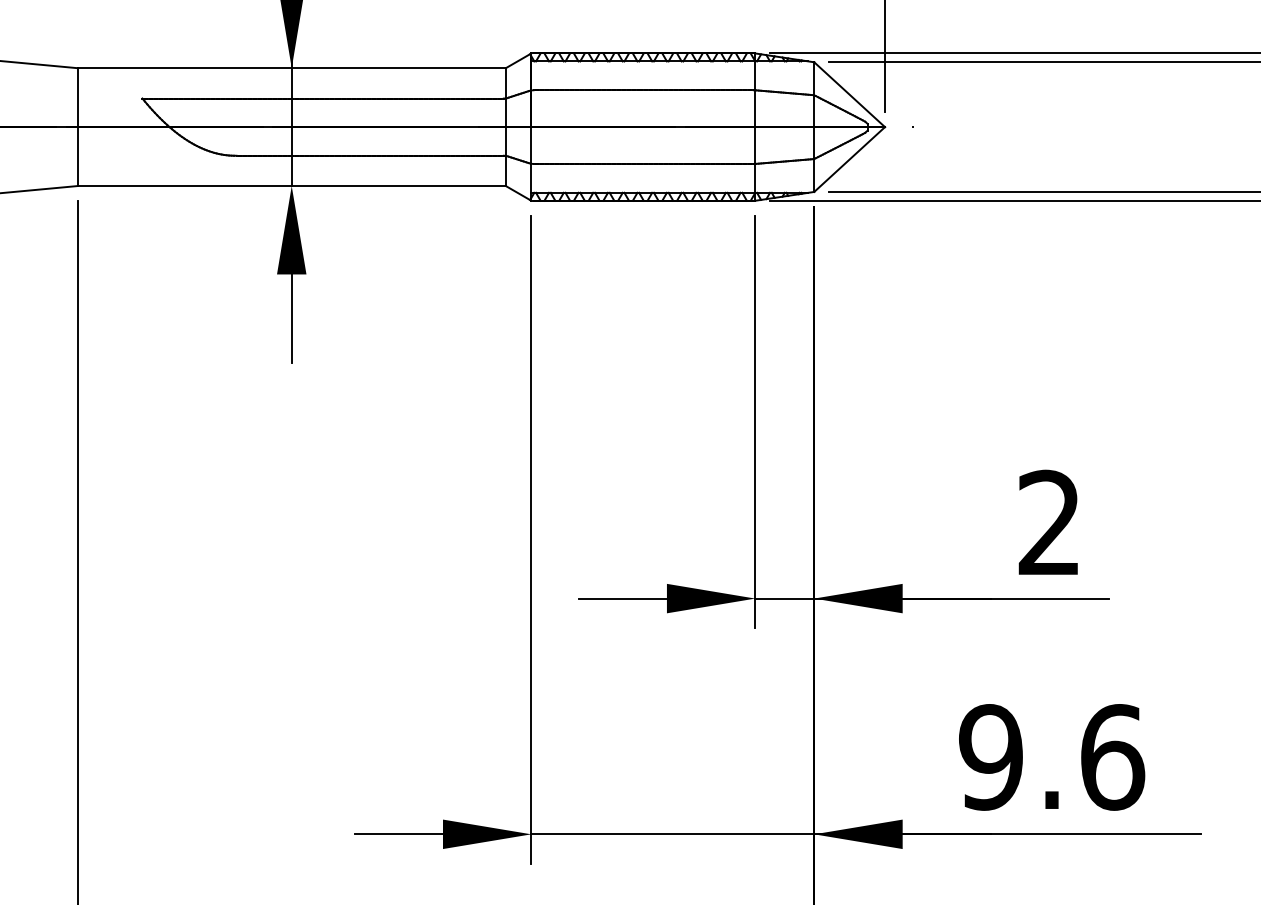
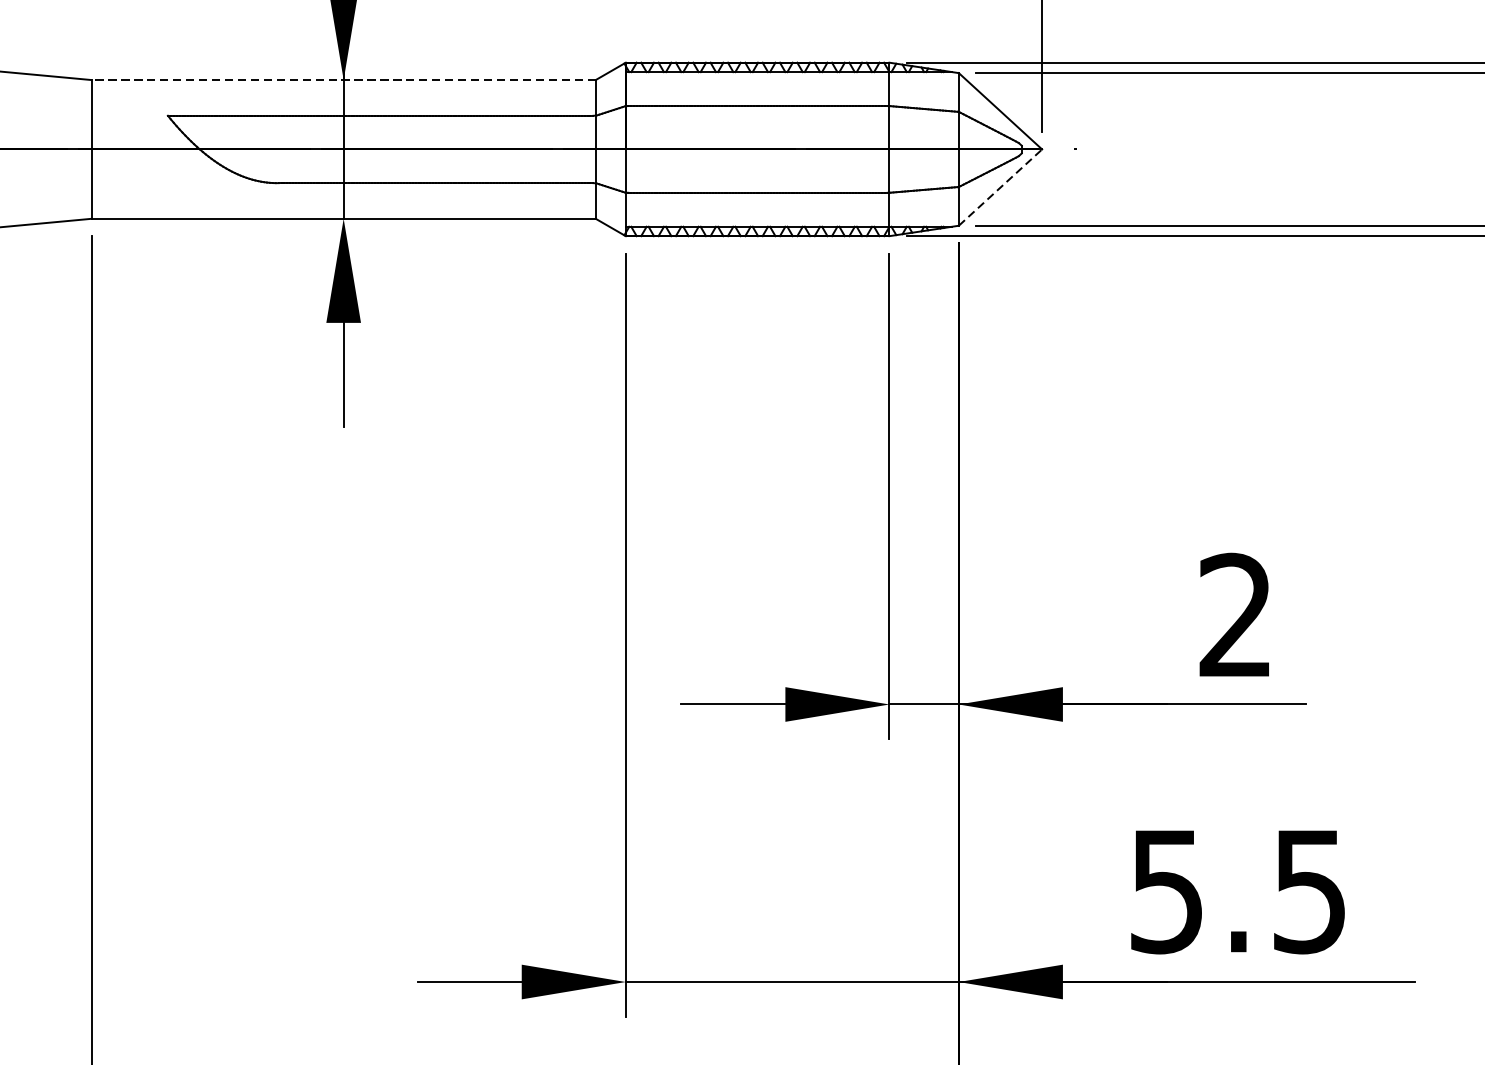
line: (291, 68) -> (343, 80), solid -> dashed
line: (849, 159) -> (1000, 187), solid -> dashed
text: (1052, 757) -> (1239, 891), 9.6 -> 5.5

